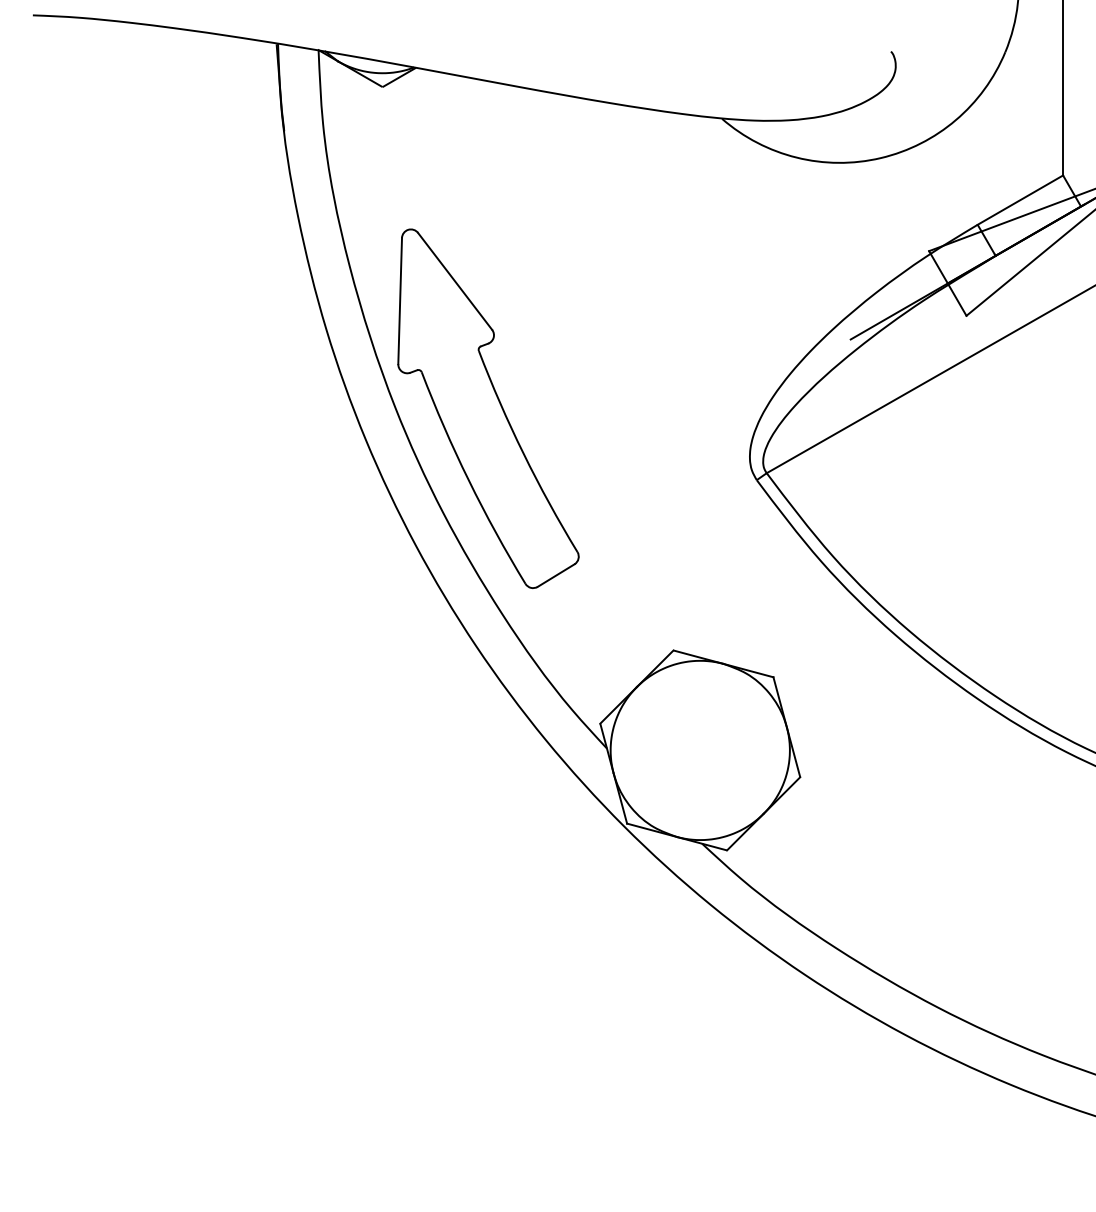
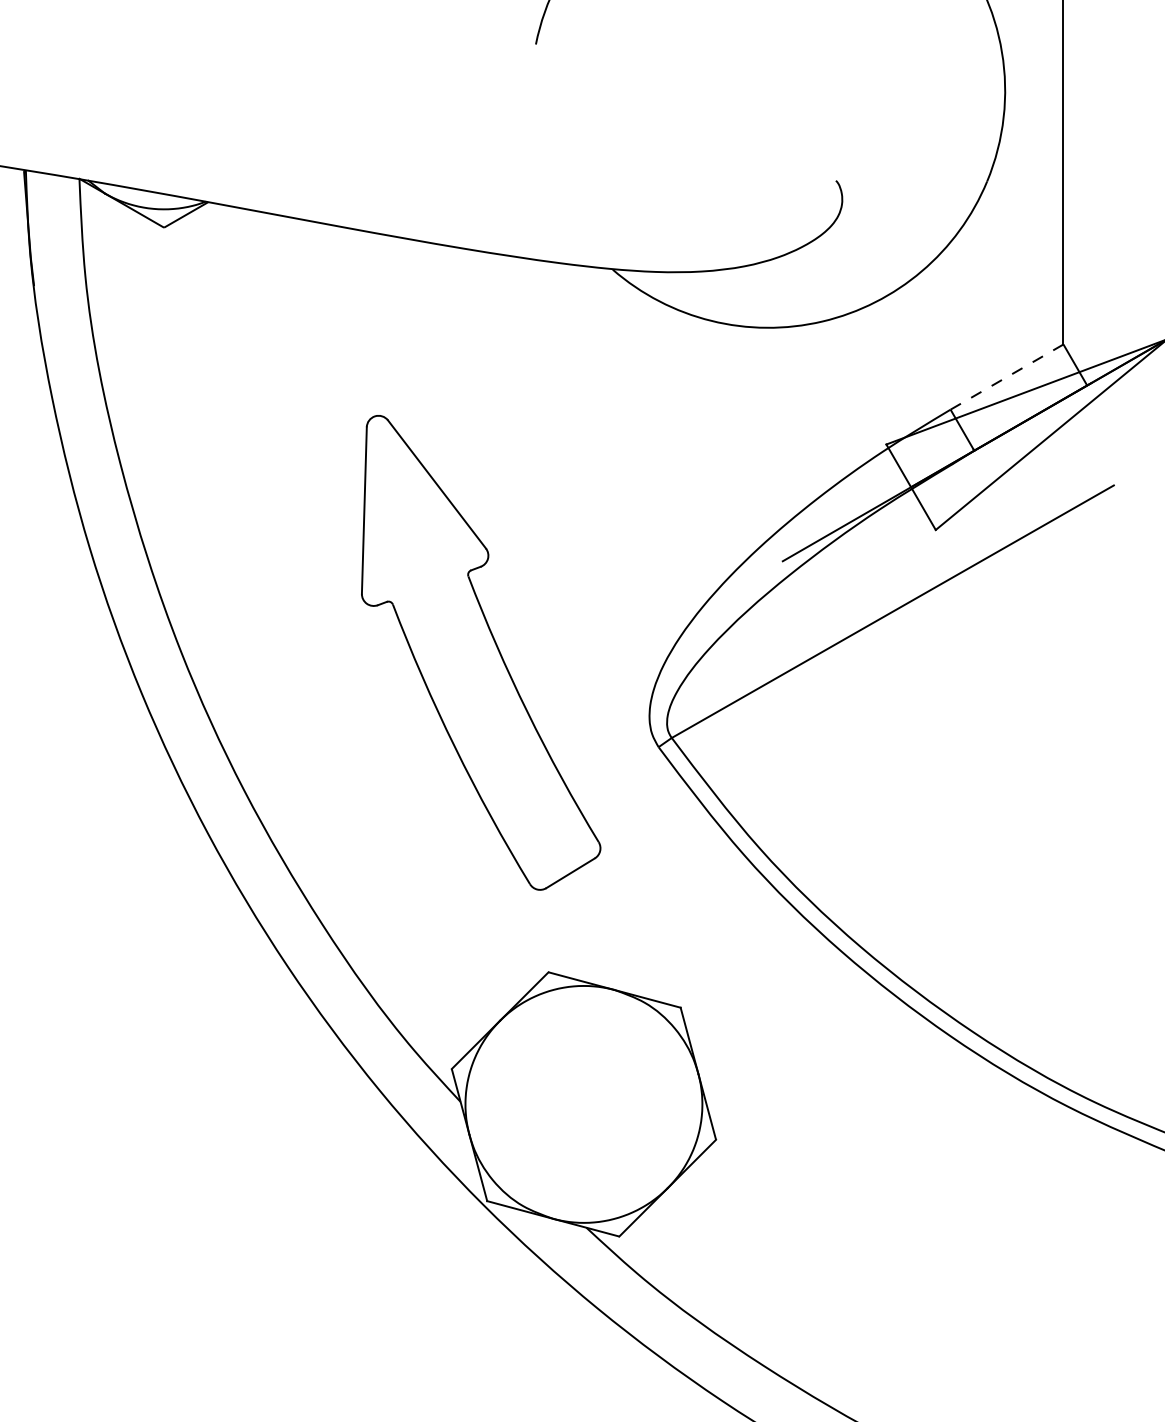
line: (1019, 200) -> (1005, 377), solid -> dashed
part: (488, 408) -> (481, 652), moved

